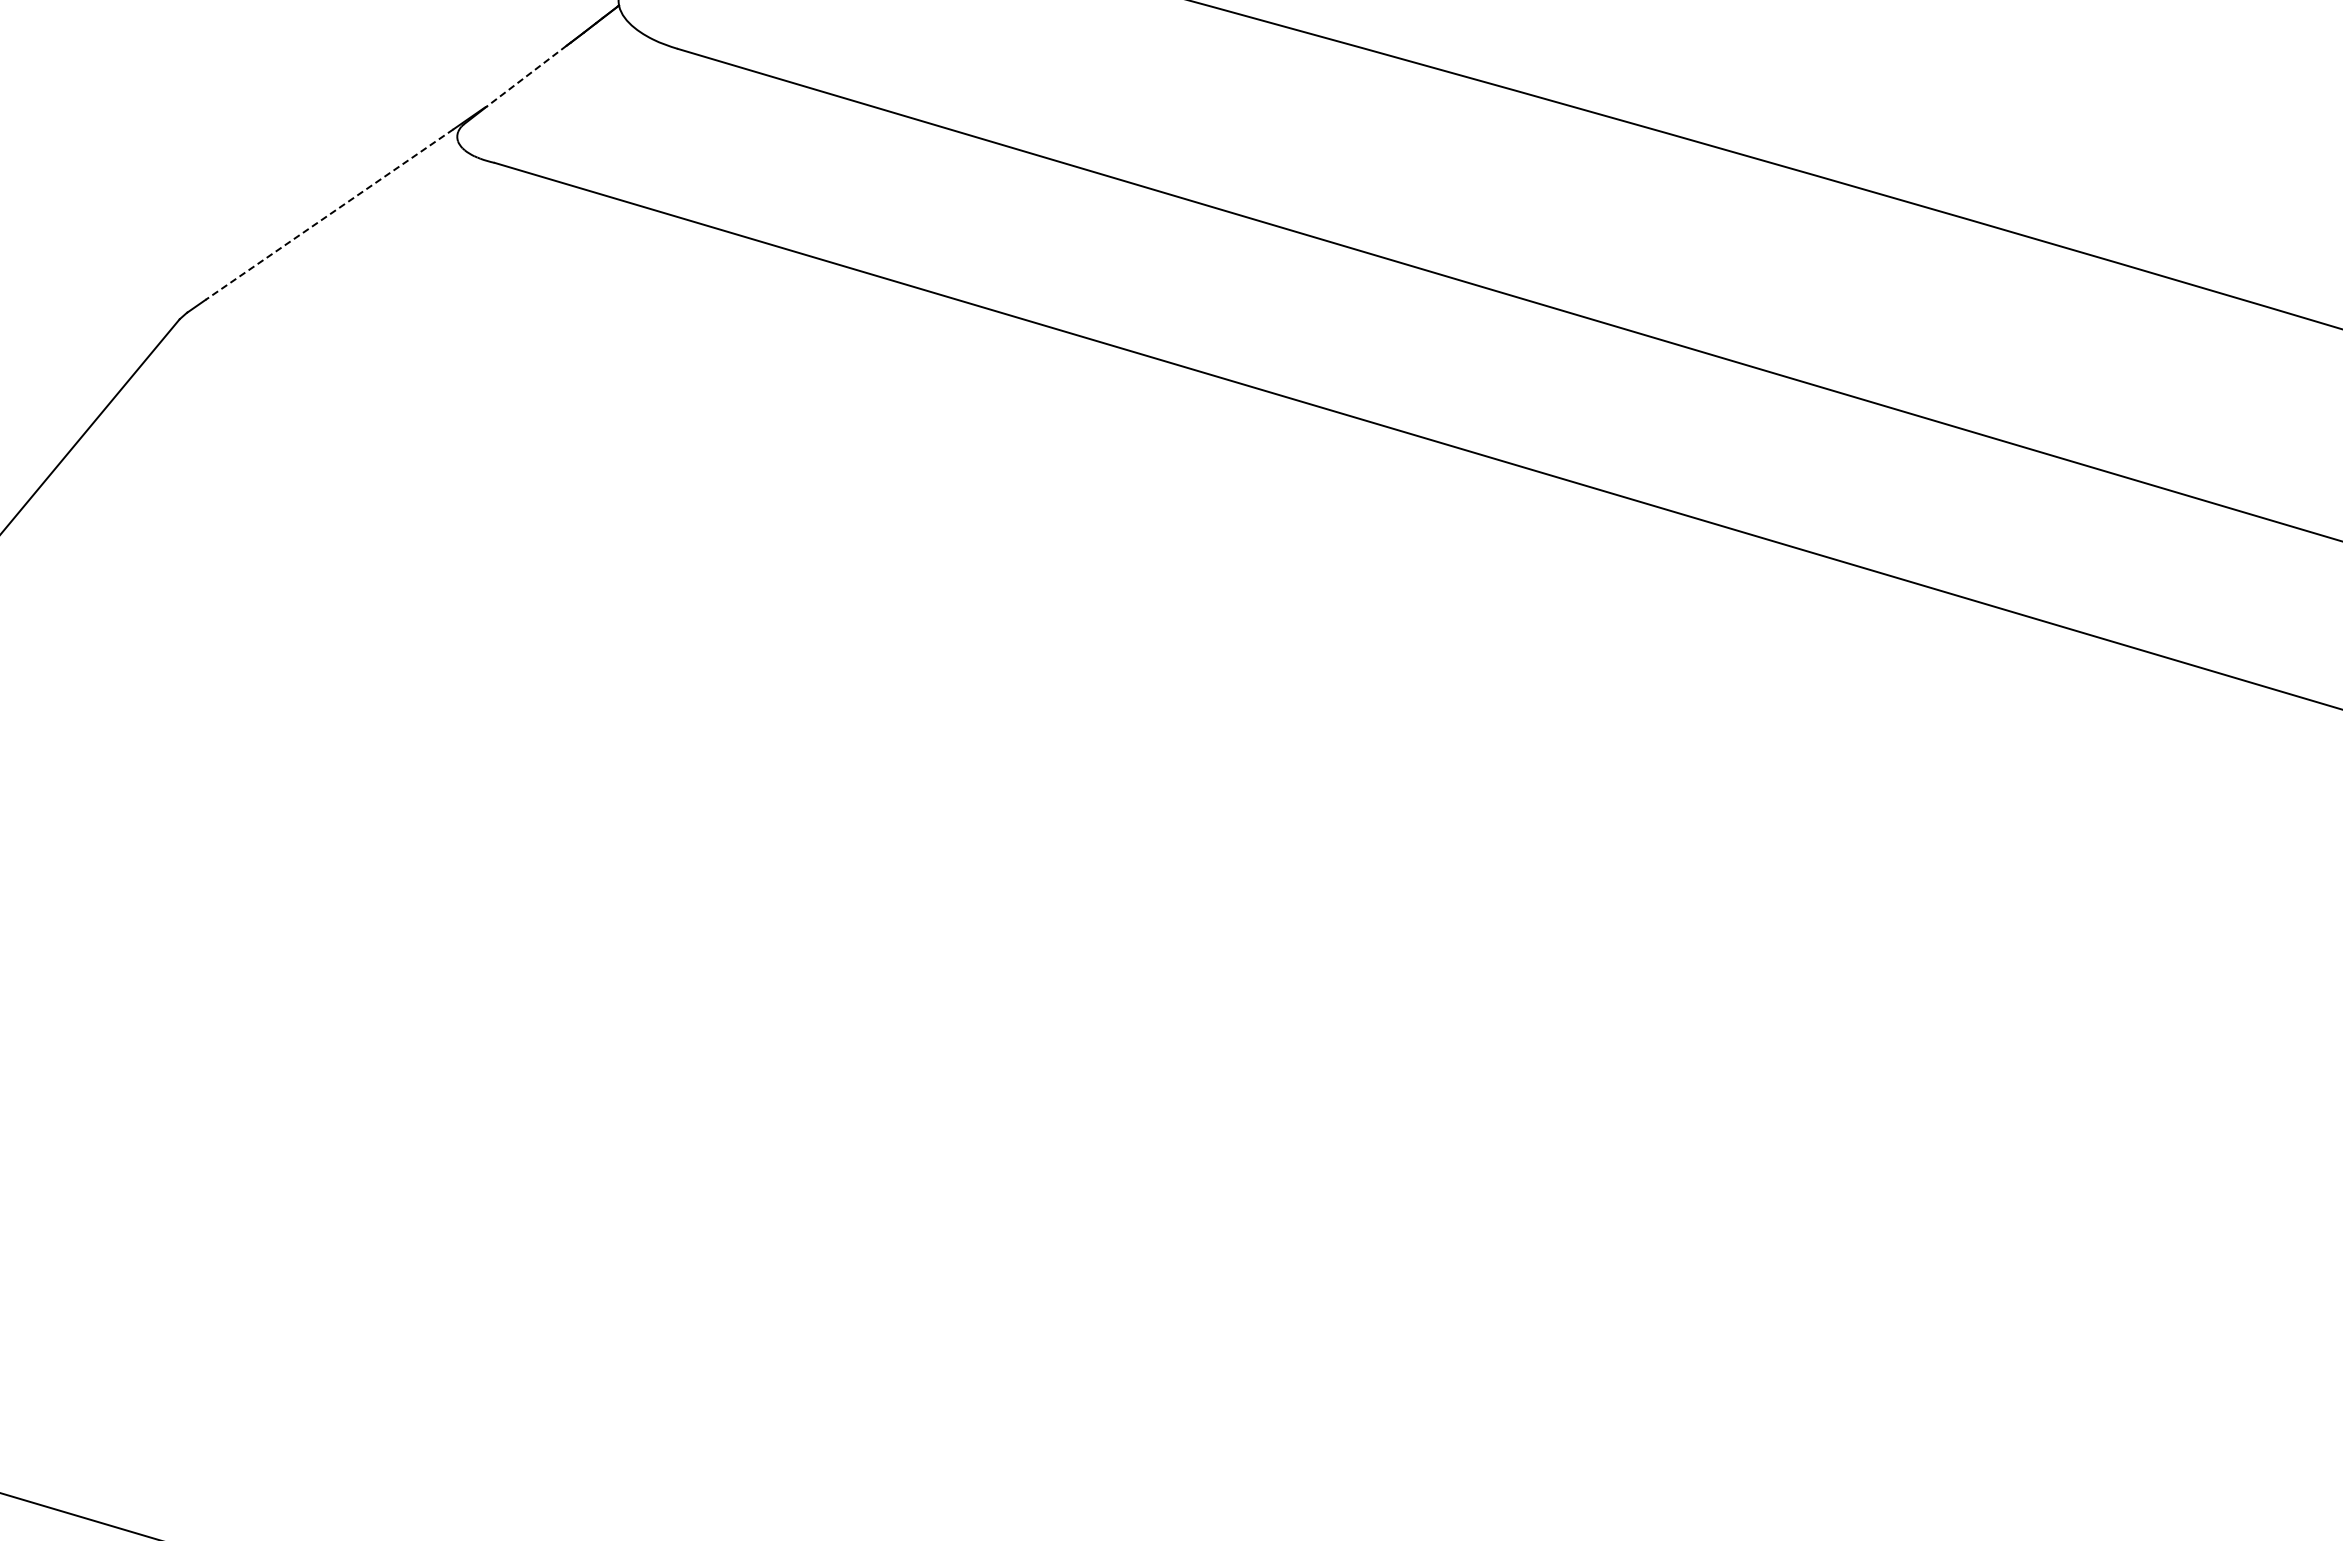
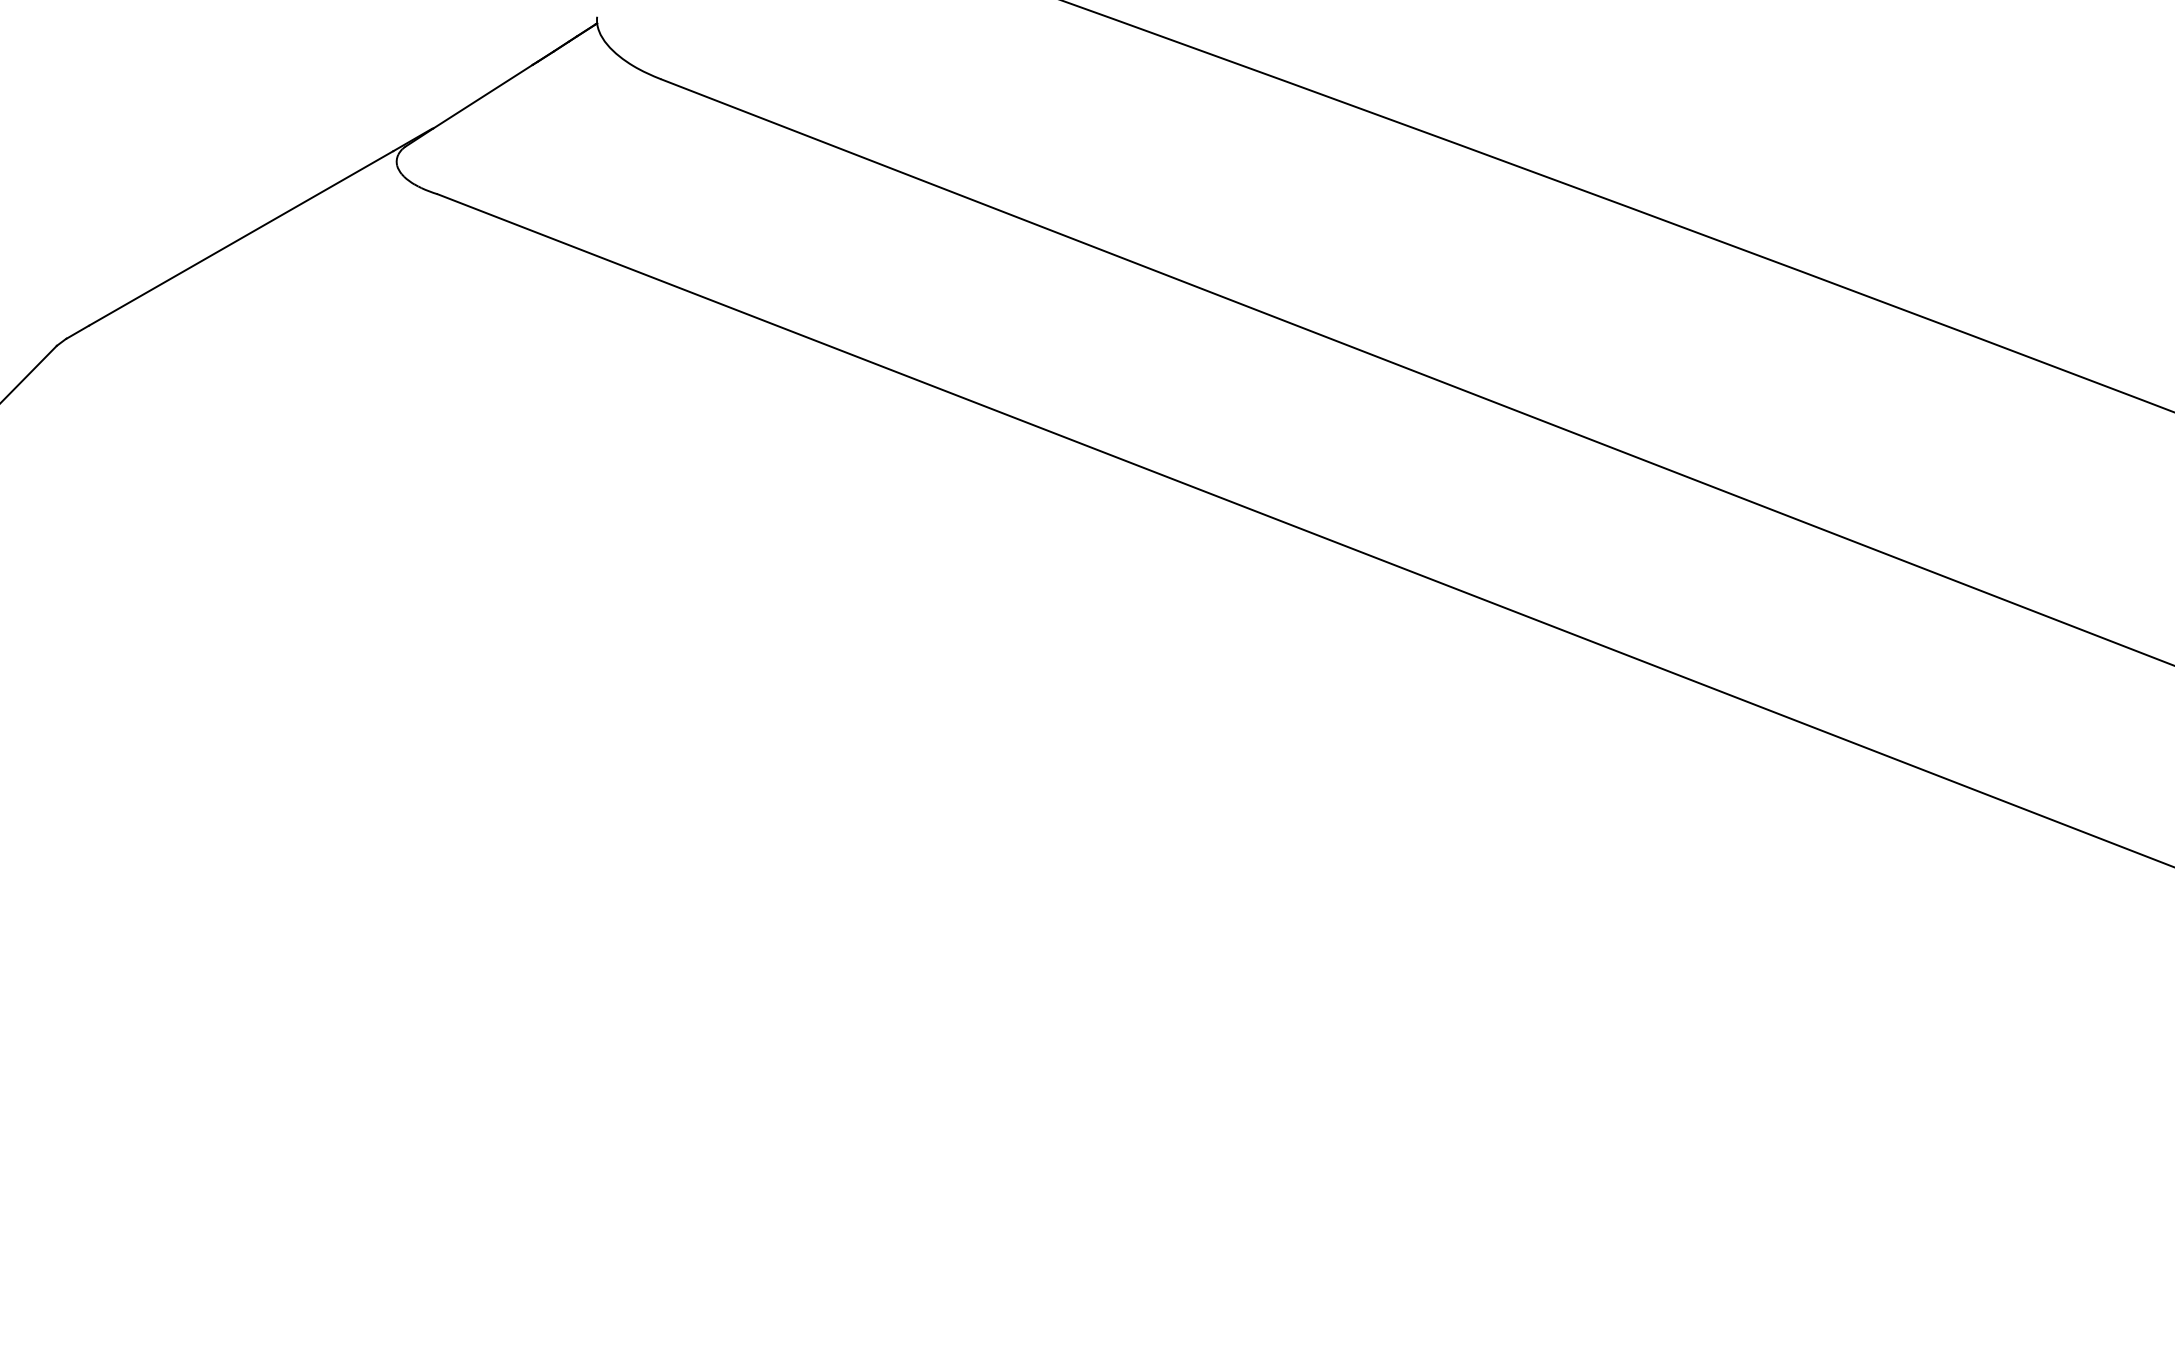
line: (526, 76) -> (482, 96), dashed -> solid
line: (329, 214) -> (240, 238), dashed -> solid

